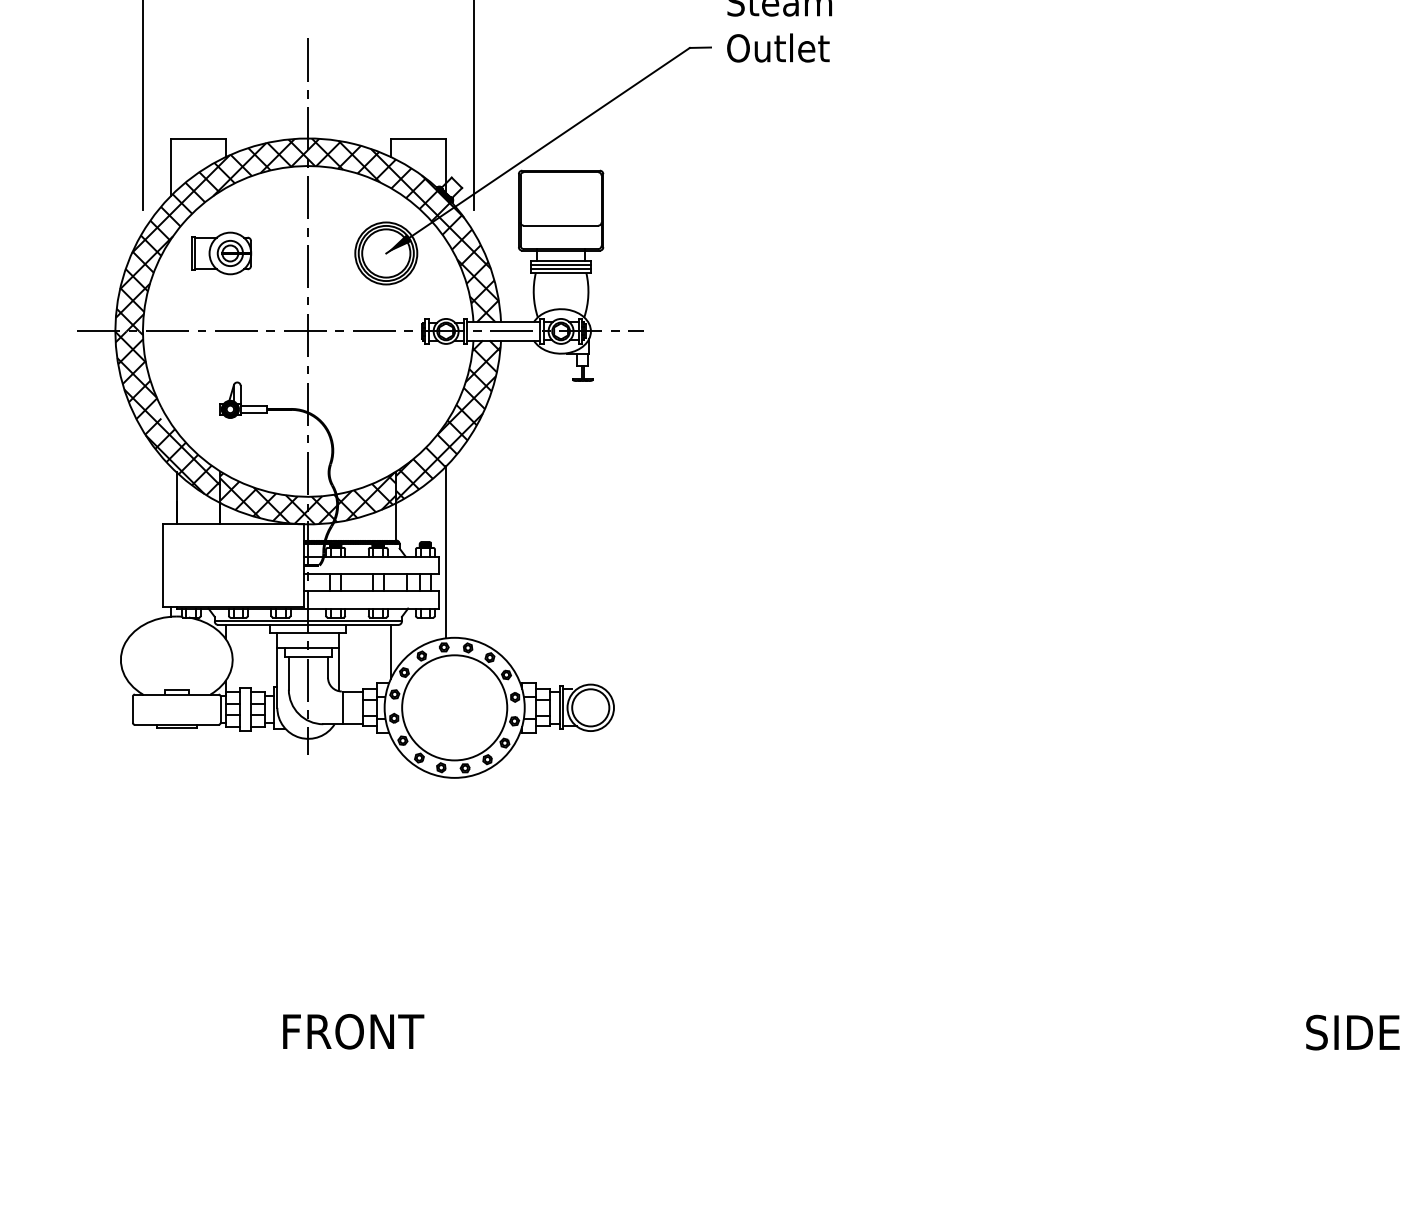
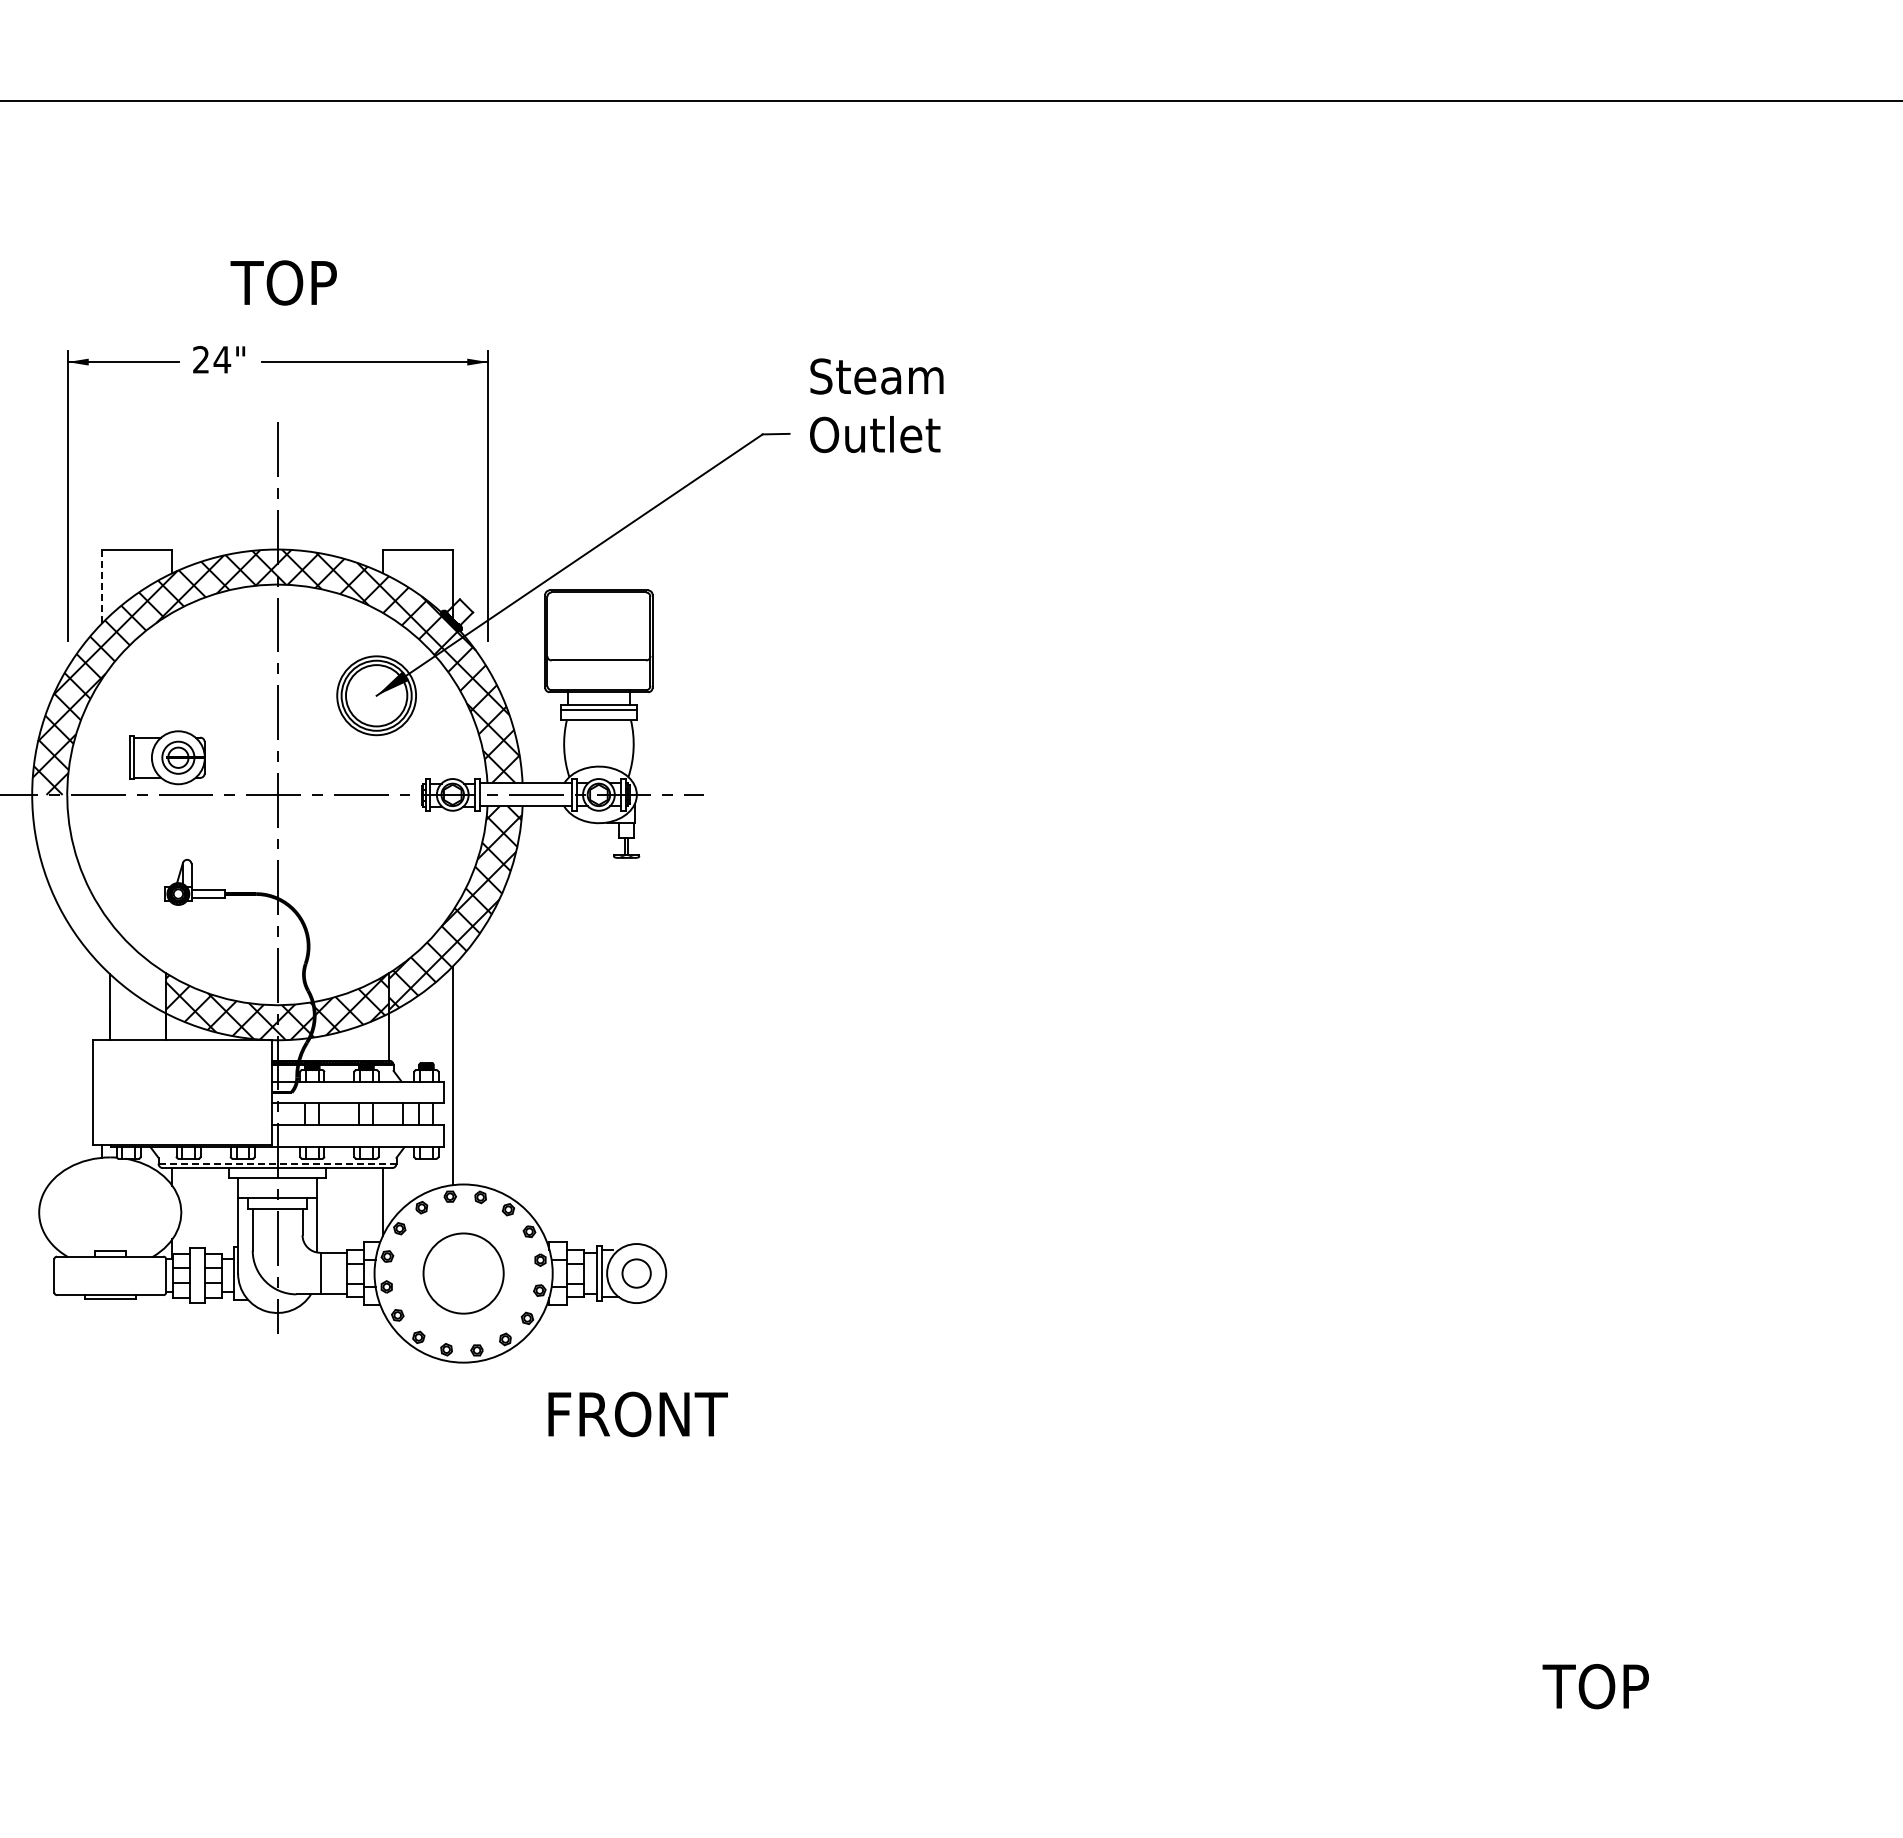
line: (170, 167) -> (102, 586), solid -> dashed
part: (221, 253) -> (167, 757), moved
line: (560, 268) -> (598, 715), removed
hatch: (167, 412) -> (98, 898), removed
line: (308, 621) -> (277, 1163), solid -> dashed
circle: (454, 707) -> (463, 1273), size x0.6
circle: (590, 707) -> (636, 1273), size x0.6
text: (353, 1031) -> (637, 1414), moved
text: (1351, 1032) -> (1603, 1686), SIDE -> TOP

